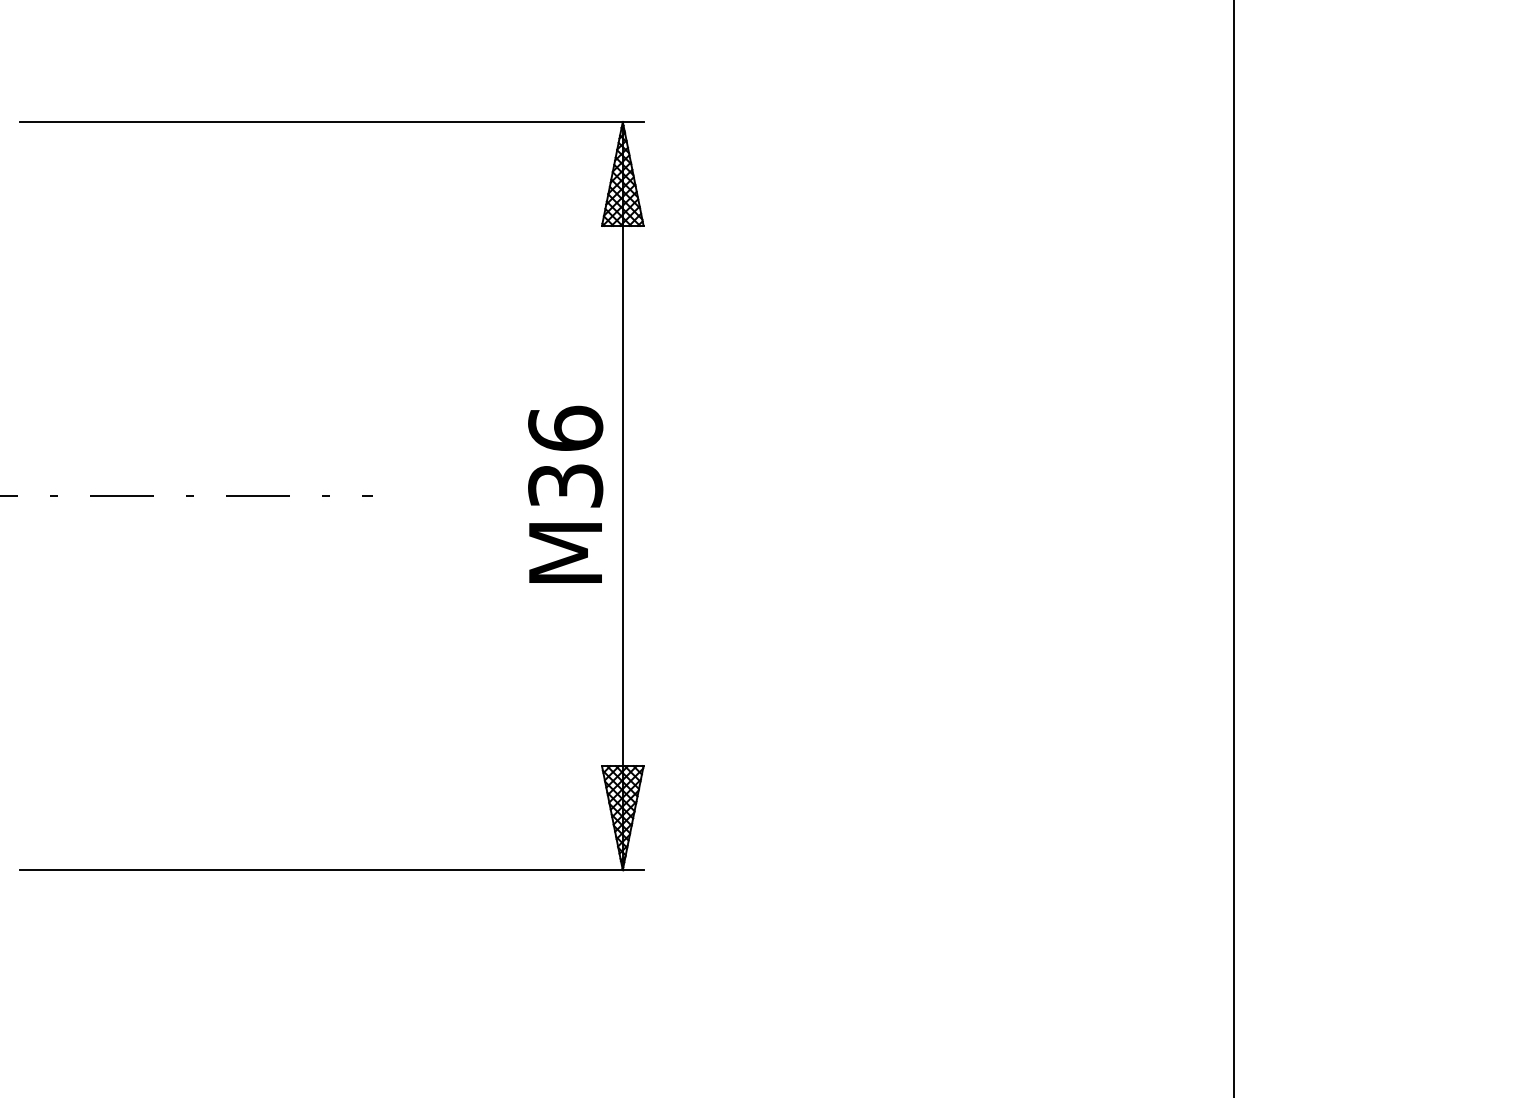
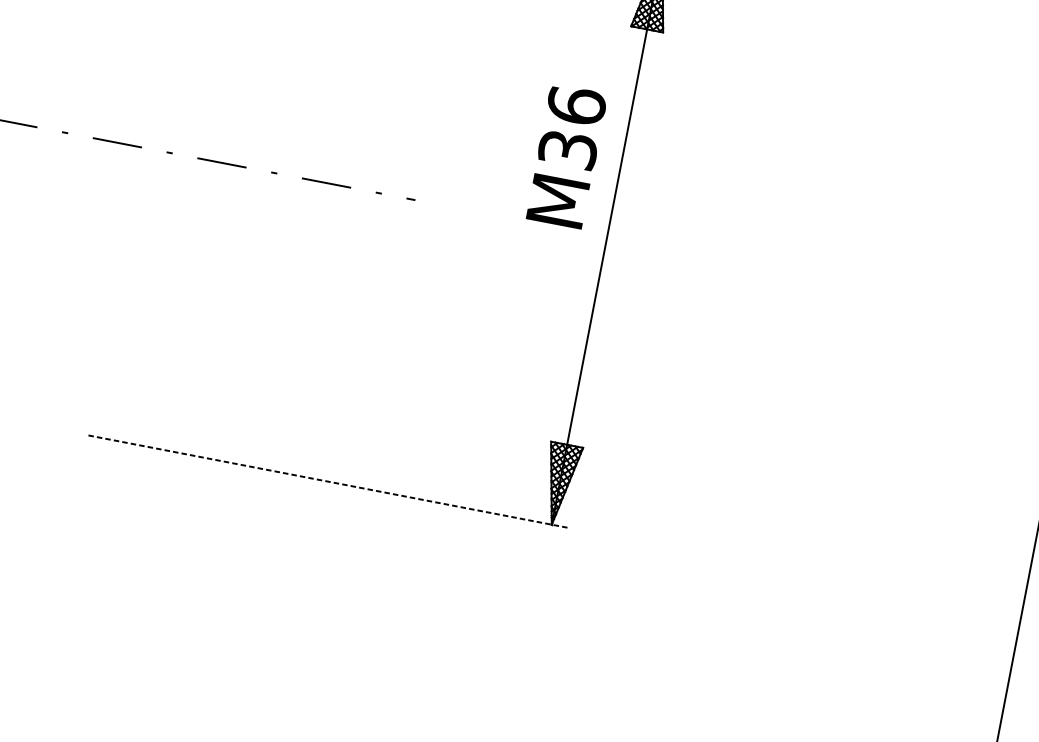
text: (565, 493) -> (566, 155), moved
line: (331, 870) -> (327, 481), solid -> dashed

